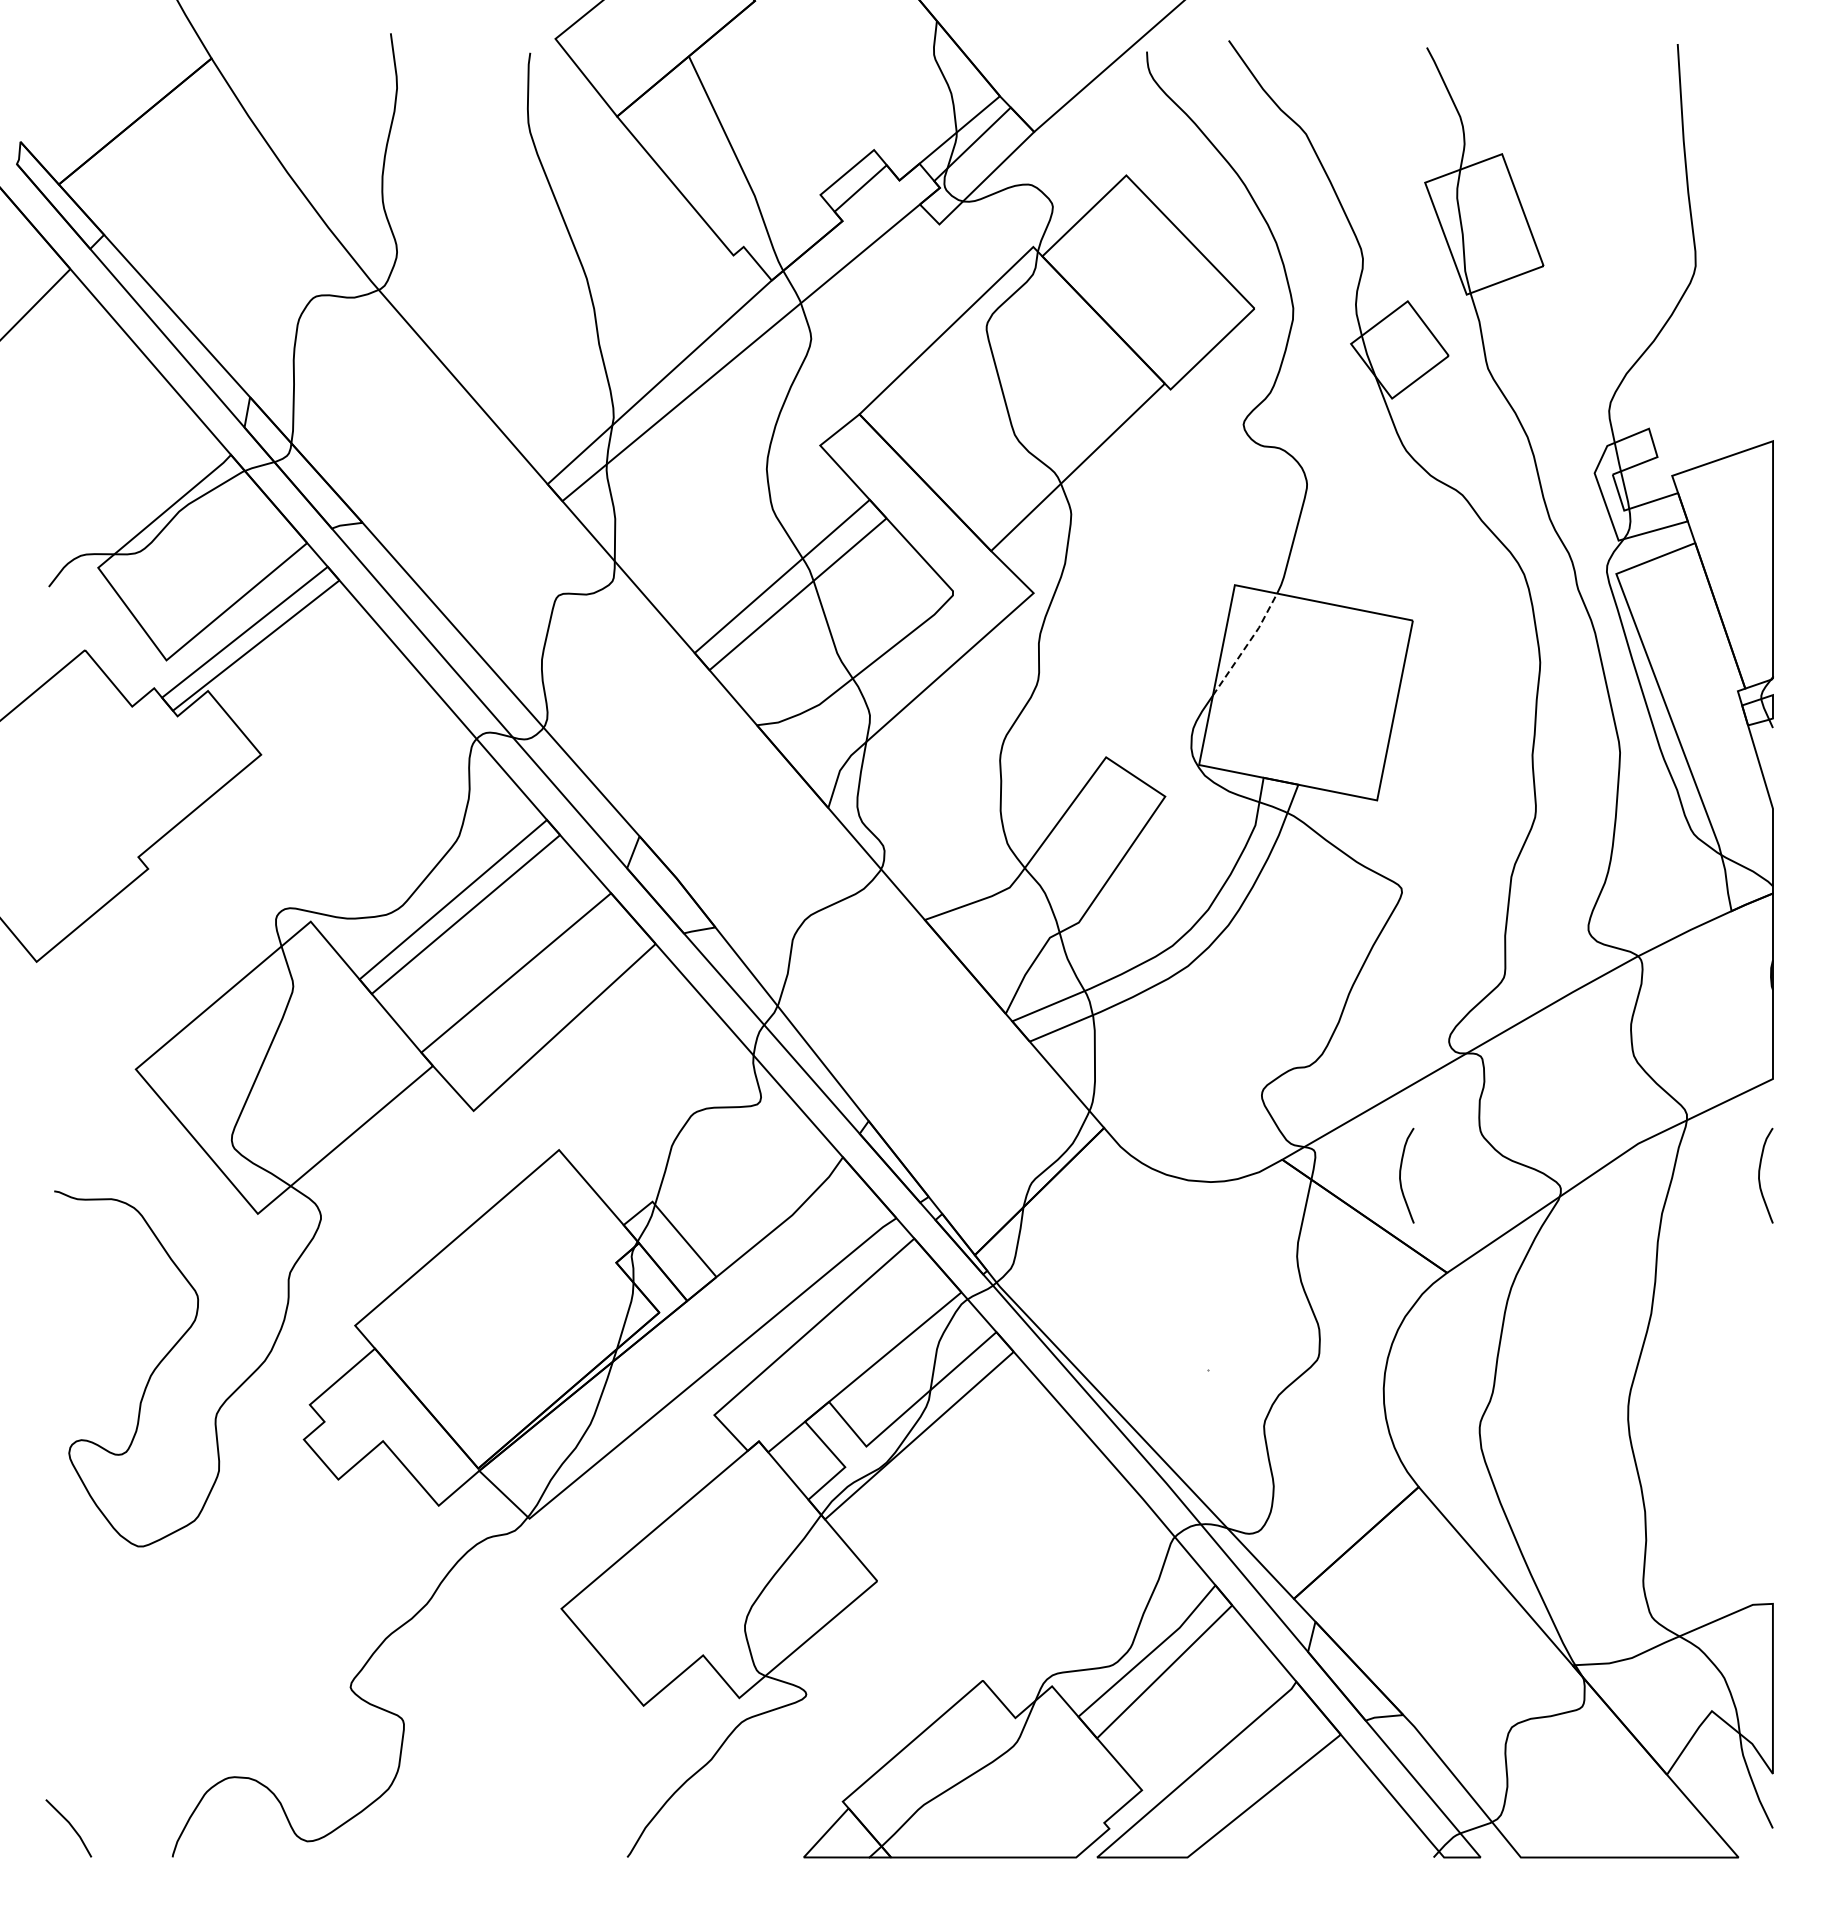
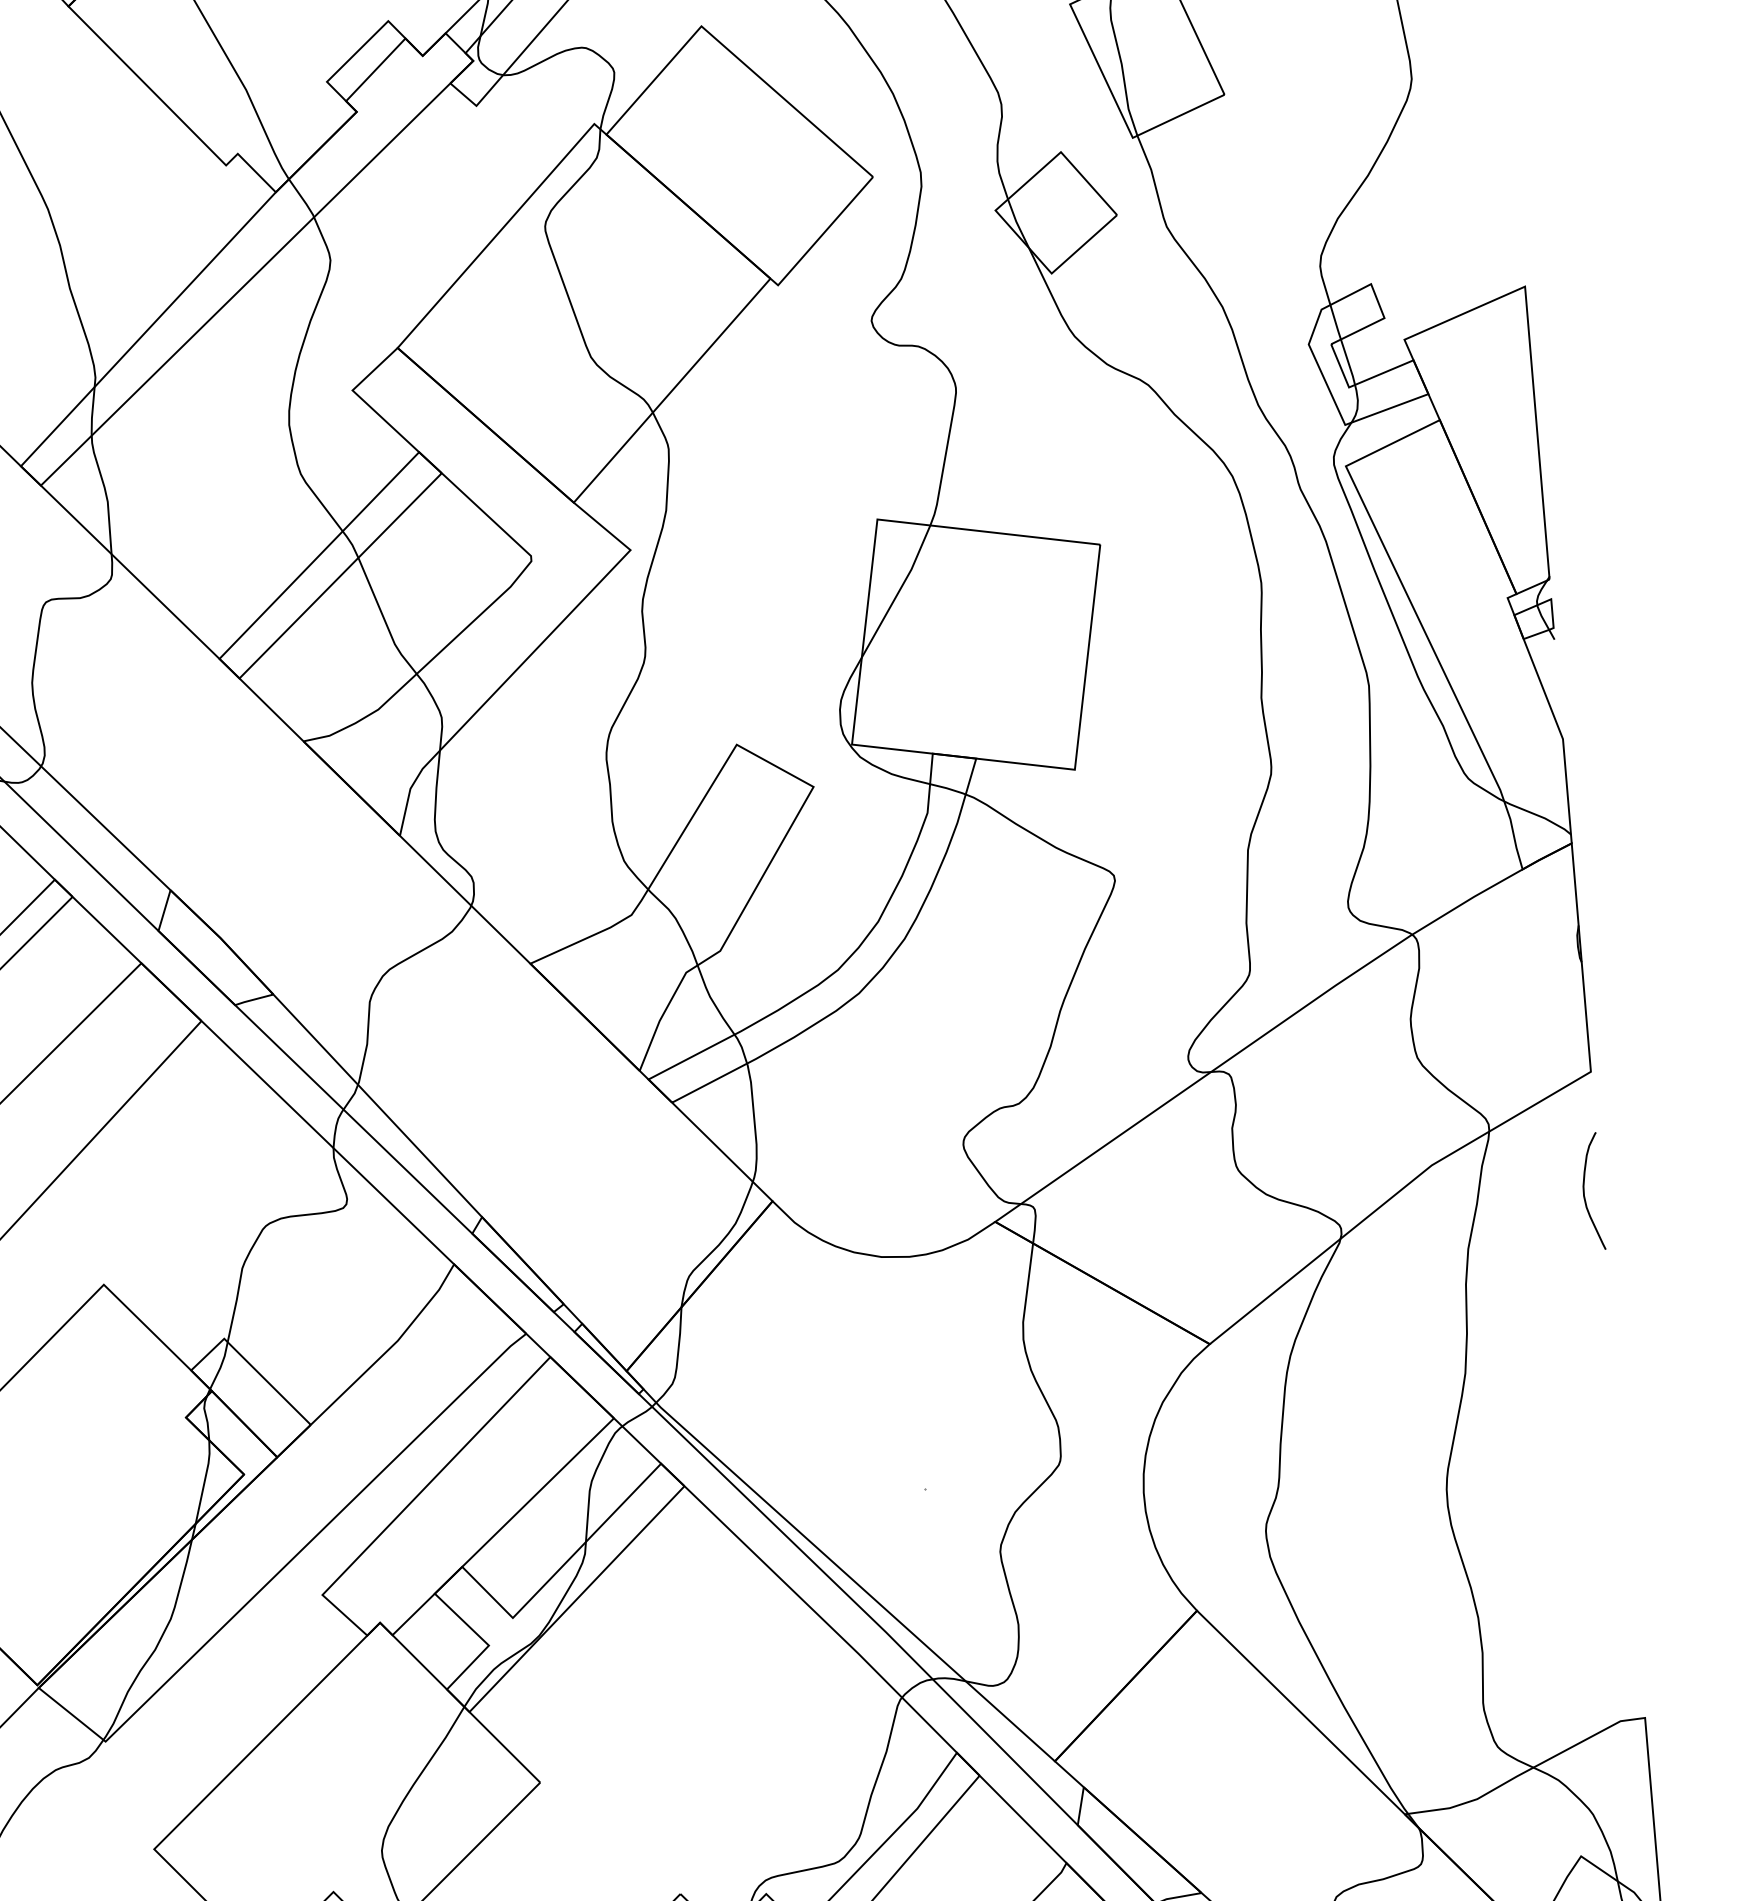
line: (1247, 645) -> (899, 592), dashed -> solid
curve: (1401, 1172) -> (1143, 1225), removed

